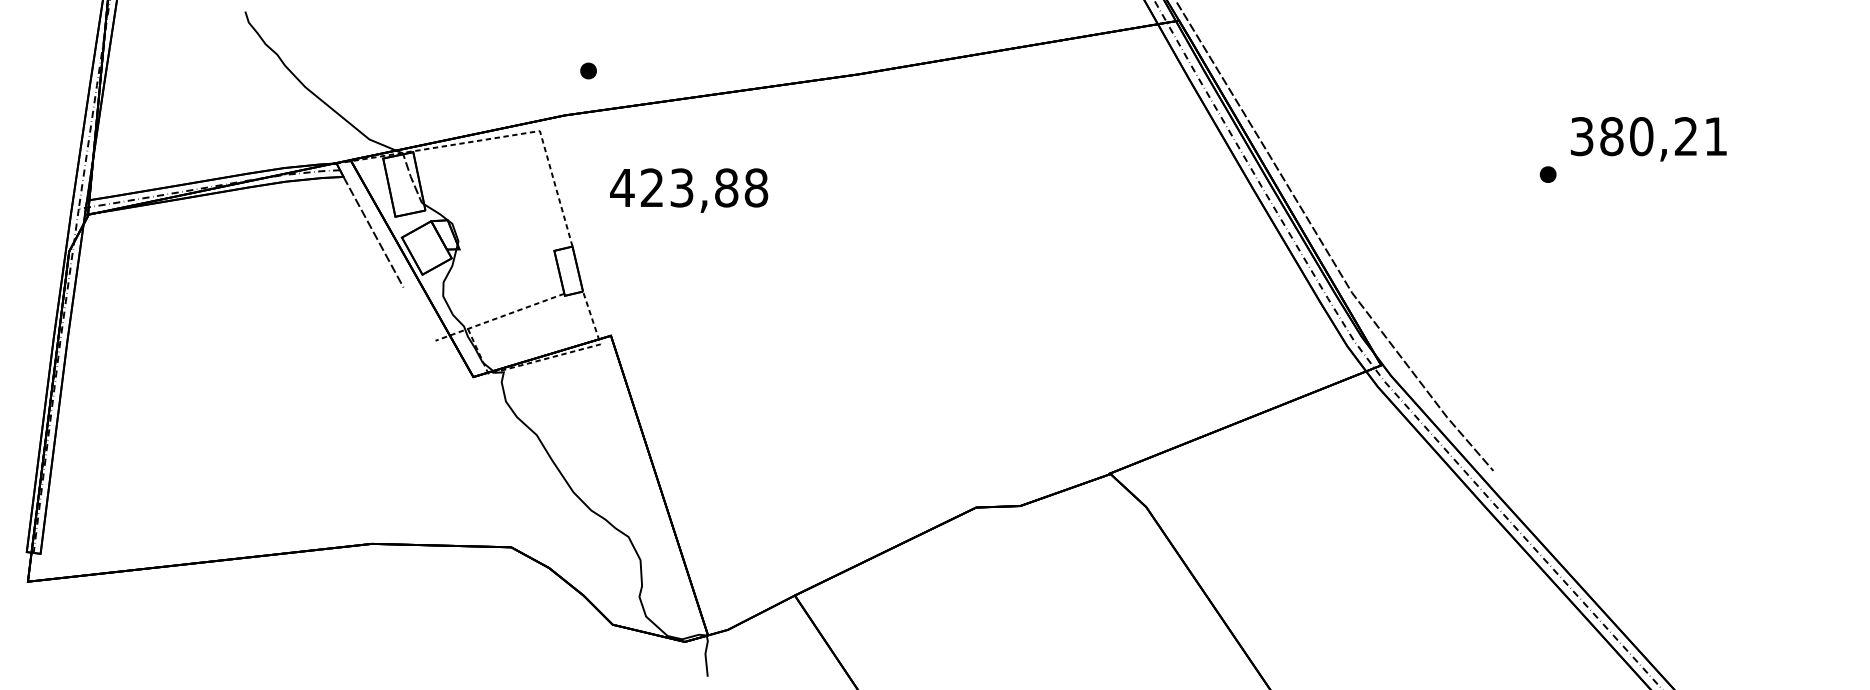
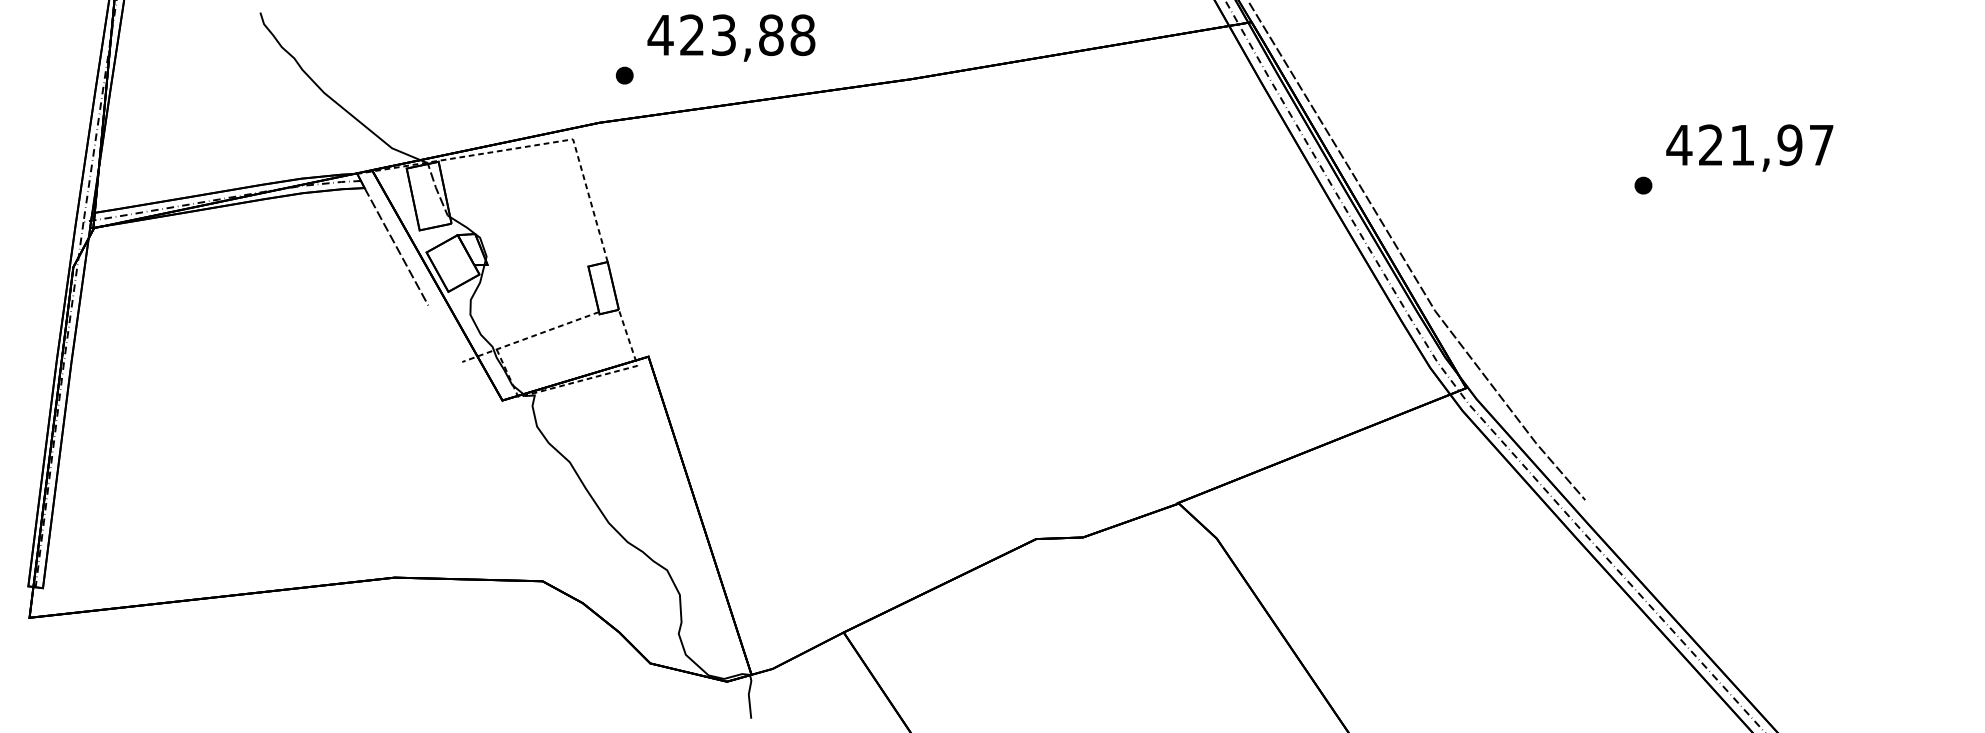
text: (1647, 136) -> (1748, 145), 380,21 -> 421,97
text: (689, 190) -> (731, 37), moved

